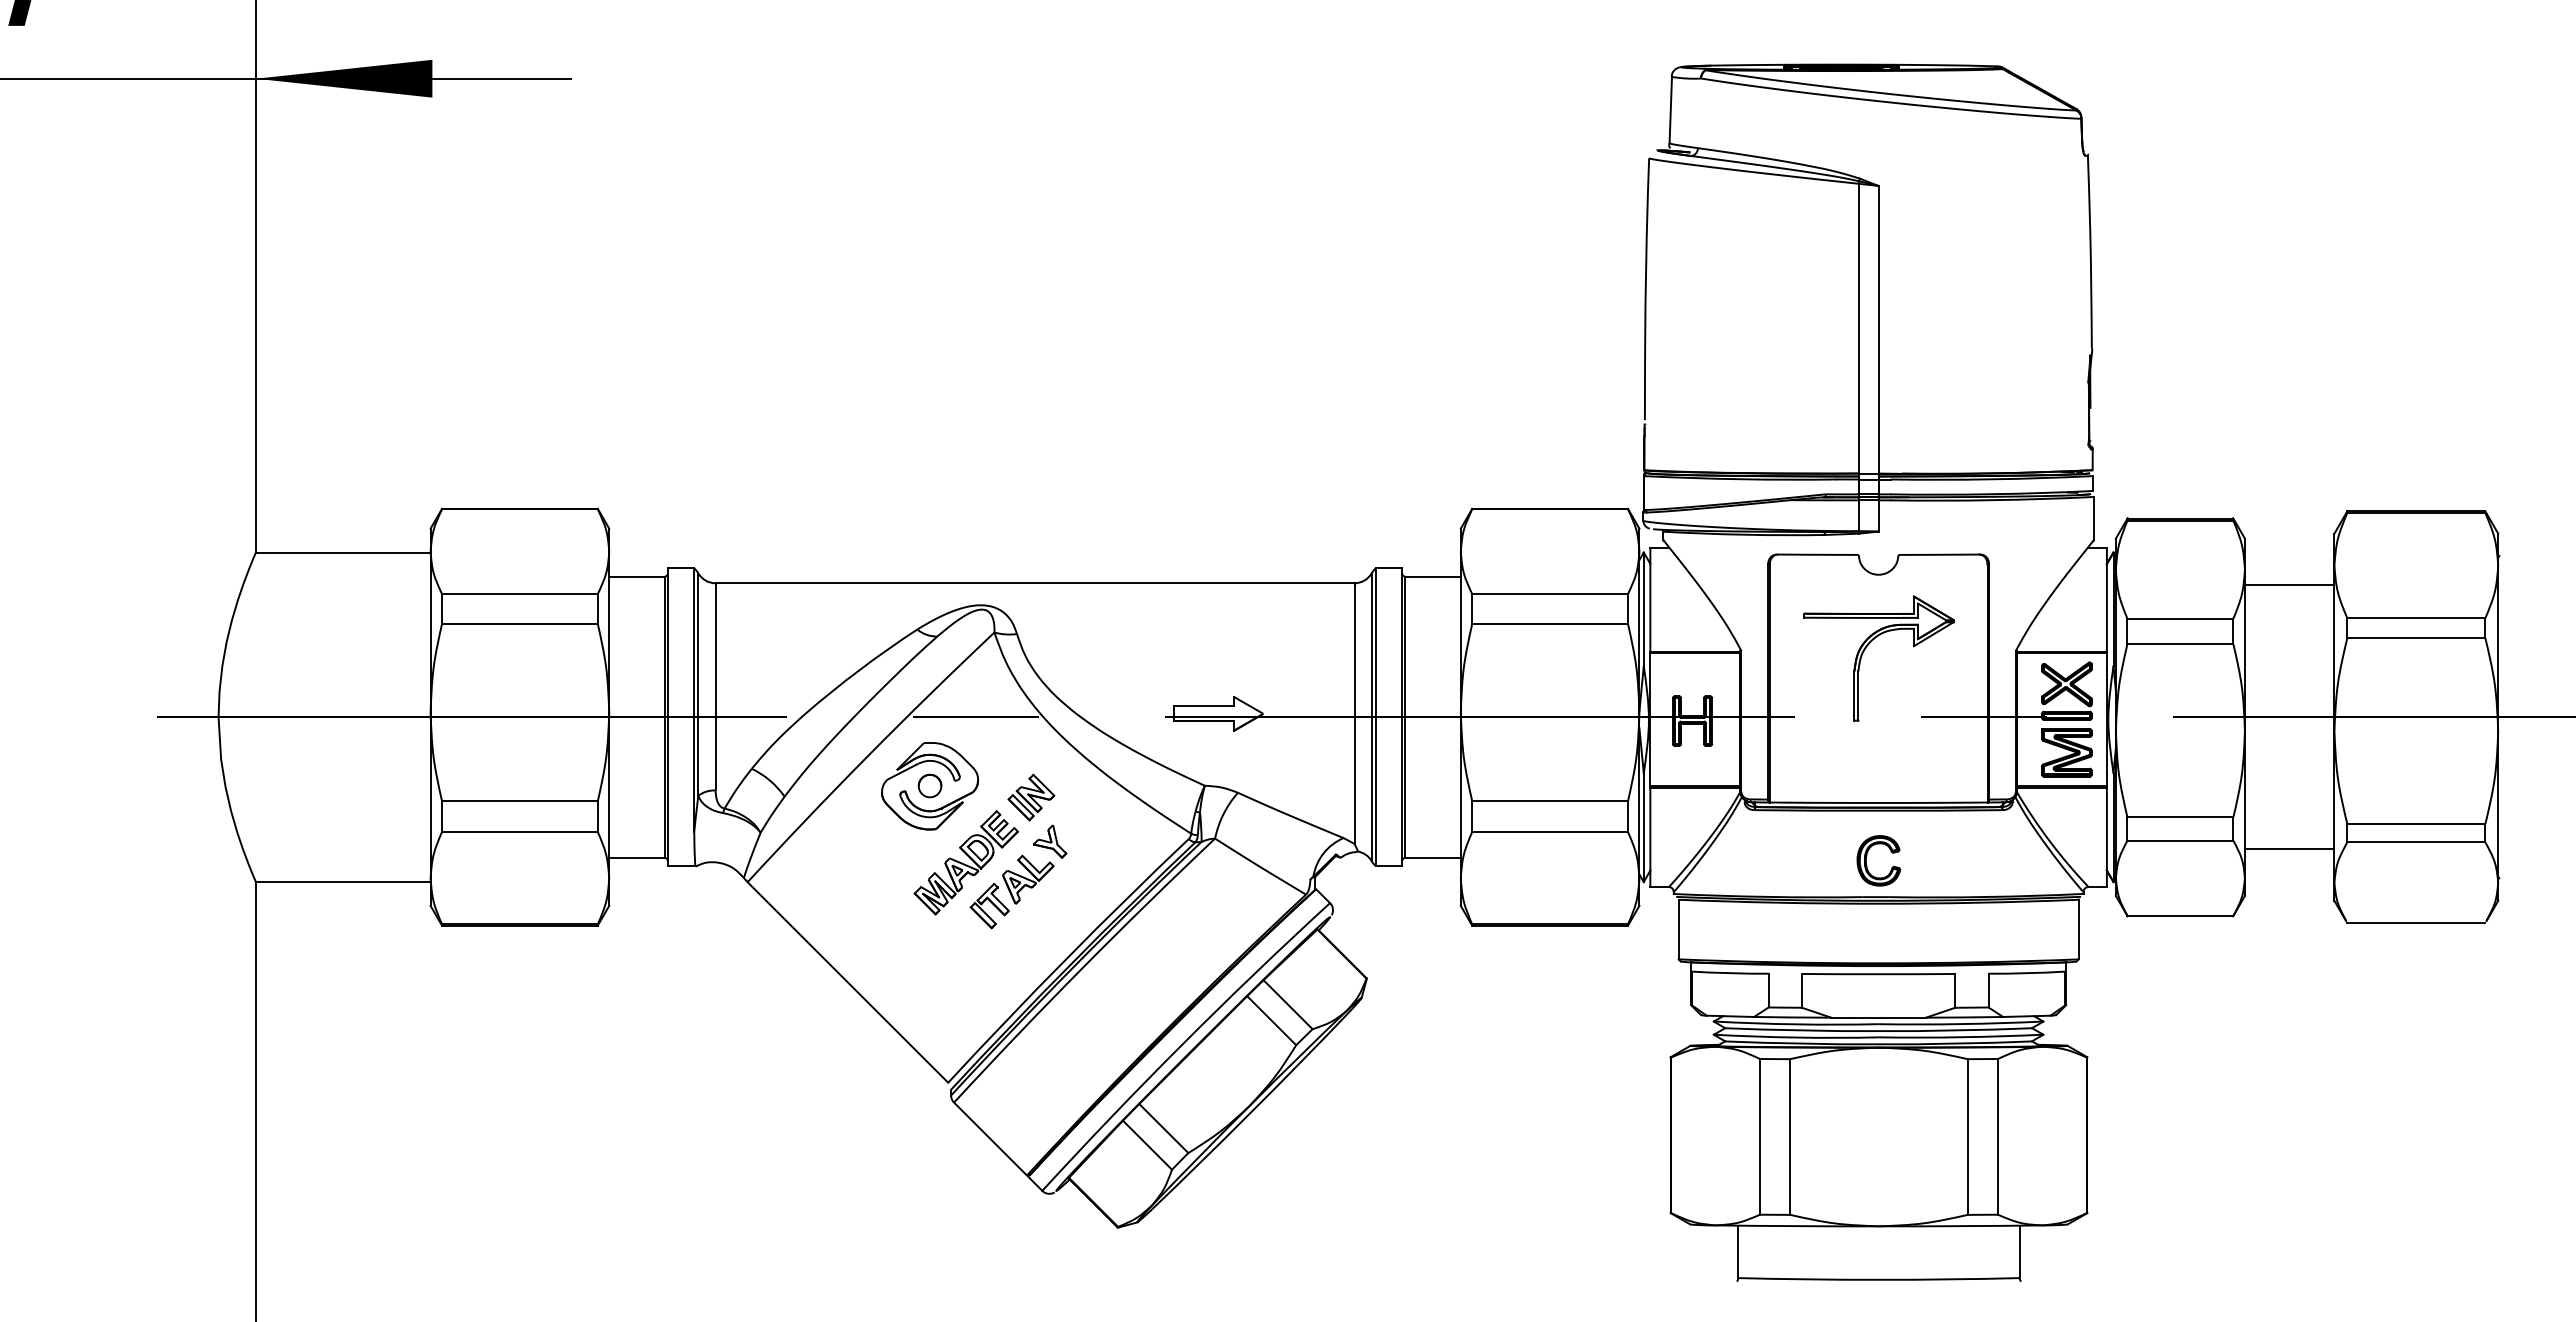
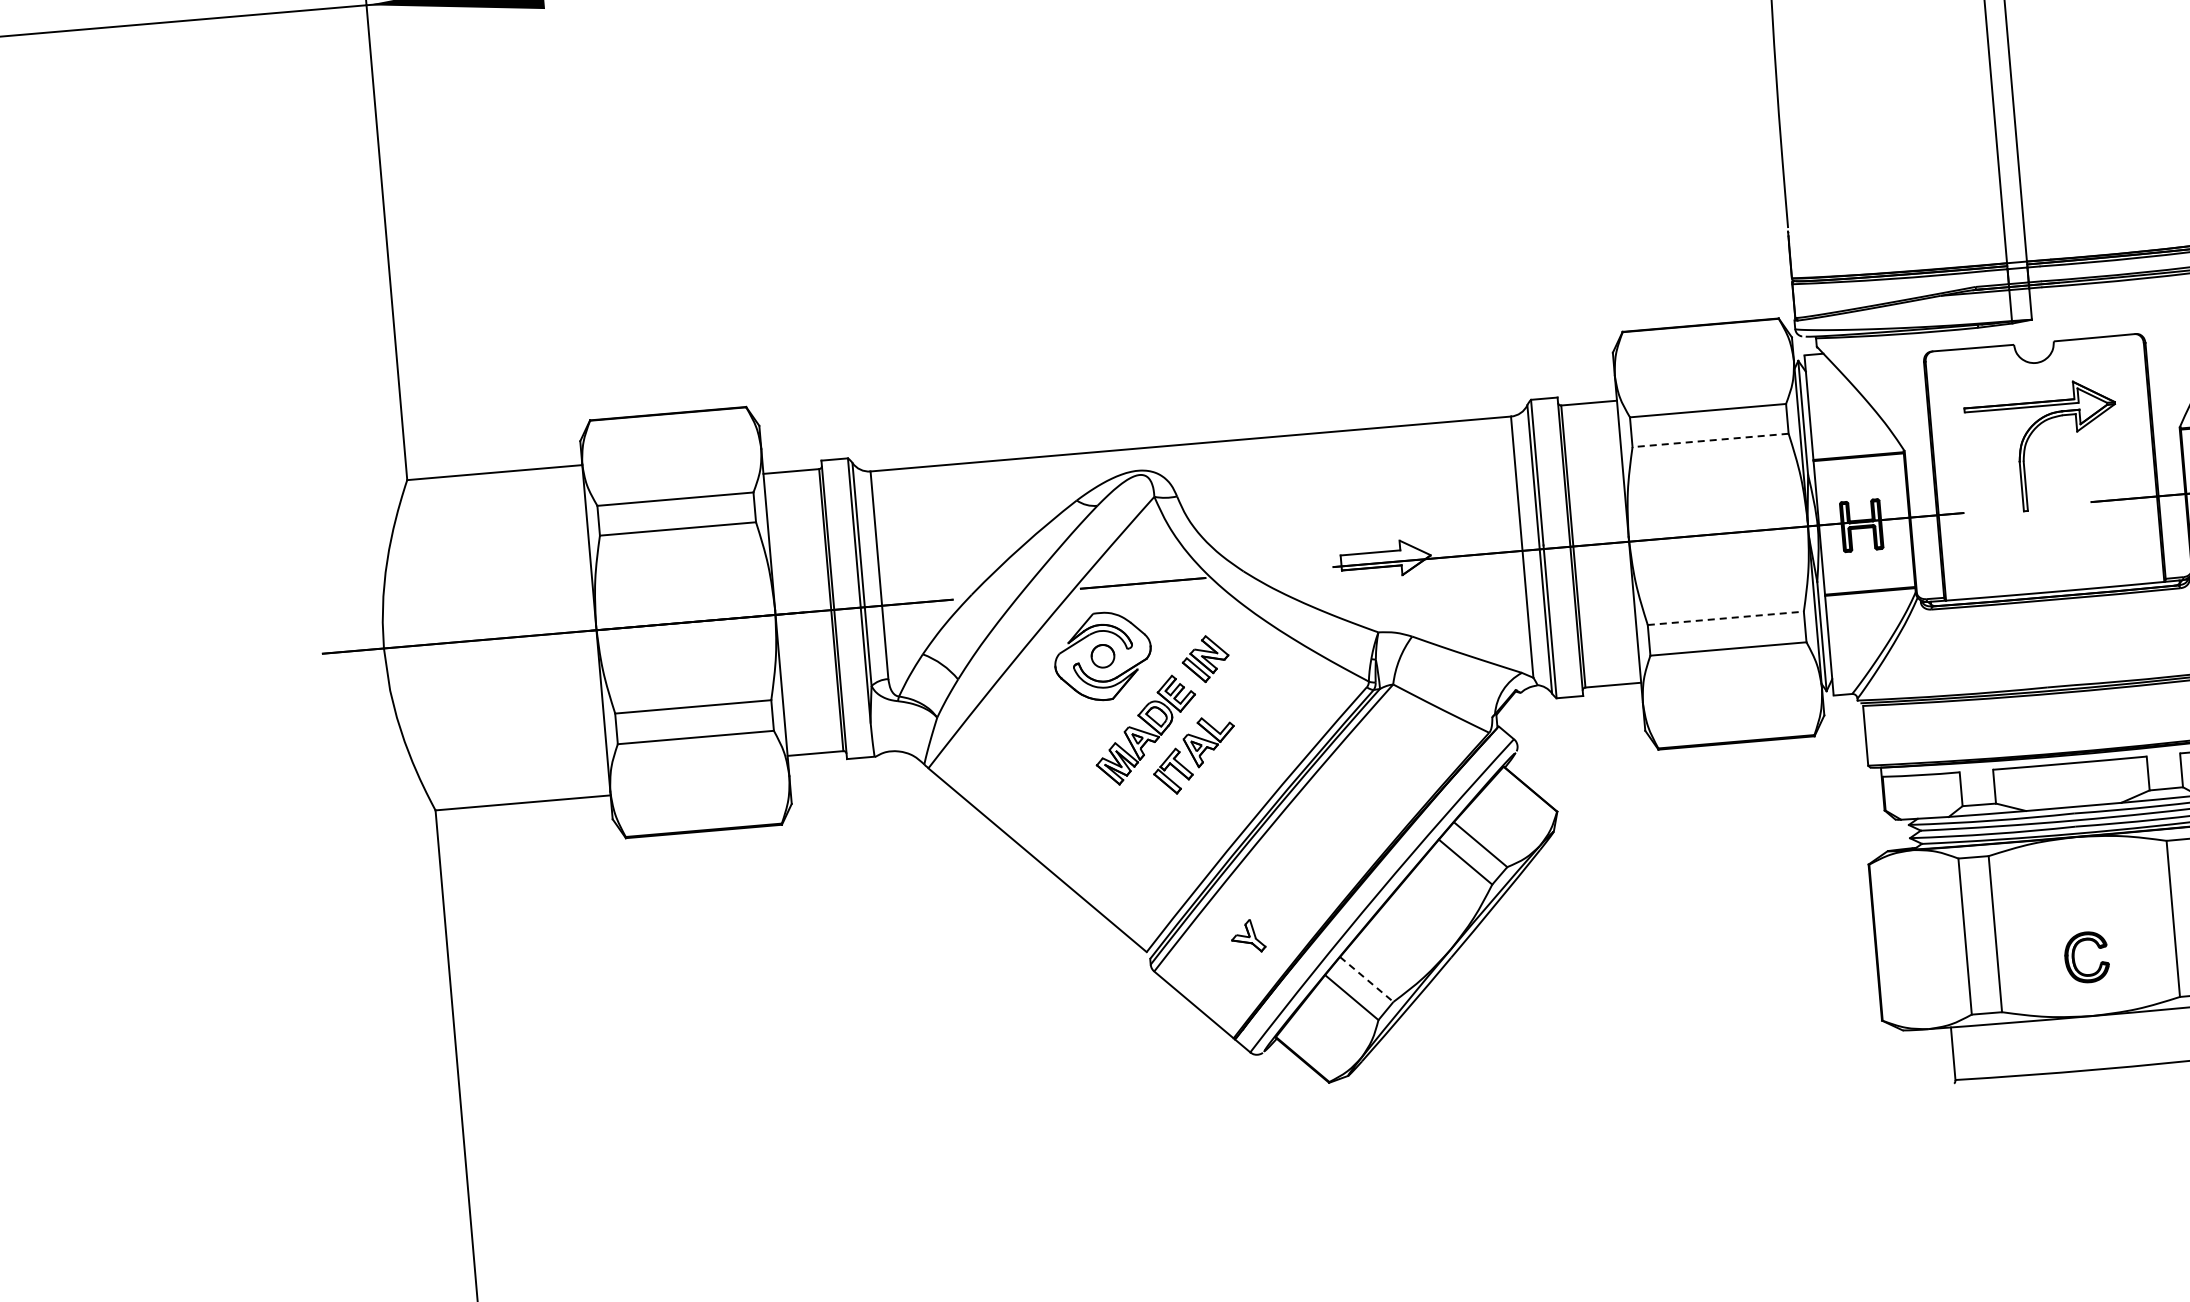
line: (1550, 623) -> (1710, 440), solid -> dashed
line: (1550, 801) -> (1726, 618), solid -> dashed
part: (1050, 841) -> (1248, 936), moved
part: (1867, 856) -> (2075, 954), moved
line: (1163, 1128) -> (1366, 979), solid -> dashed

